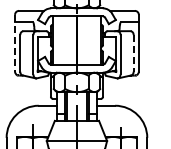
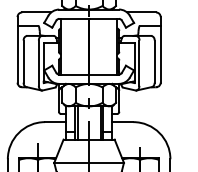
line: (15, 43) -> (18, 50), dashed -> solid
line: (133, 53) -> (154, 61), dashed -> solid

